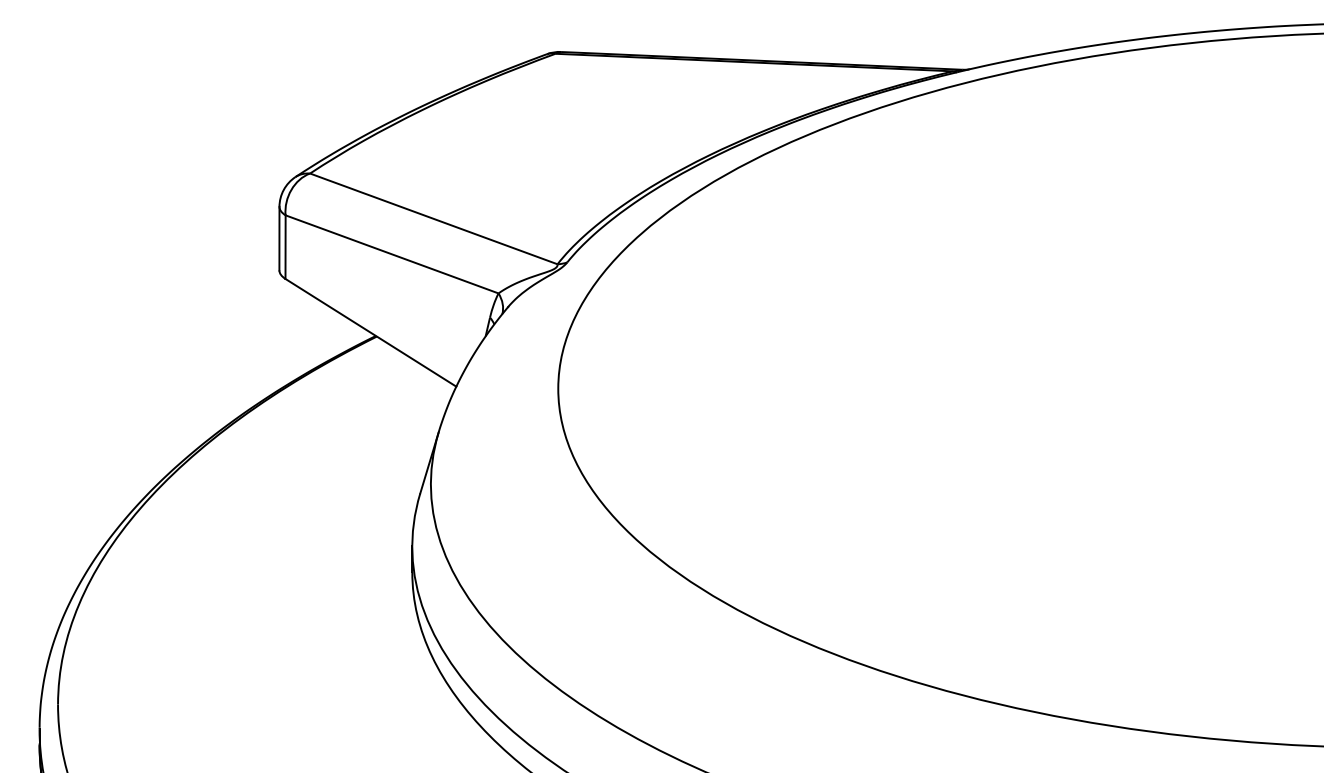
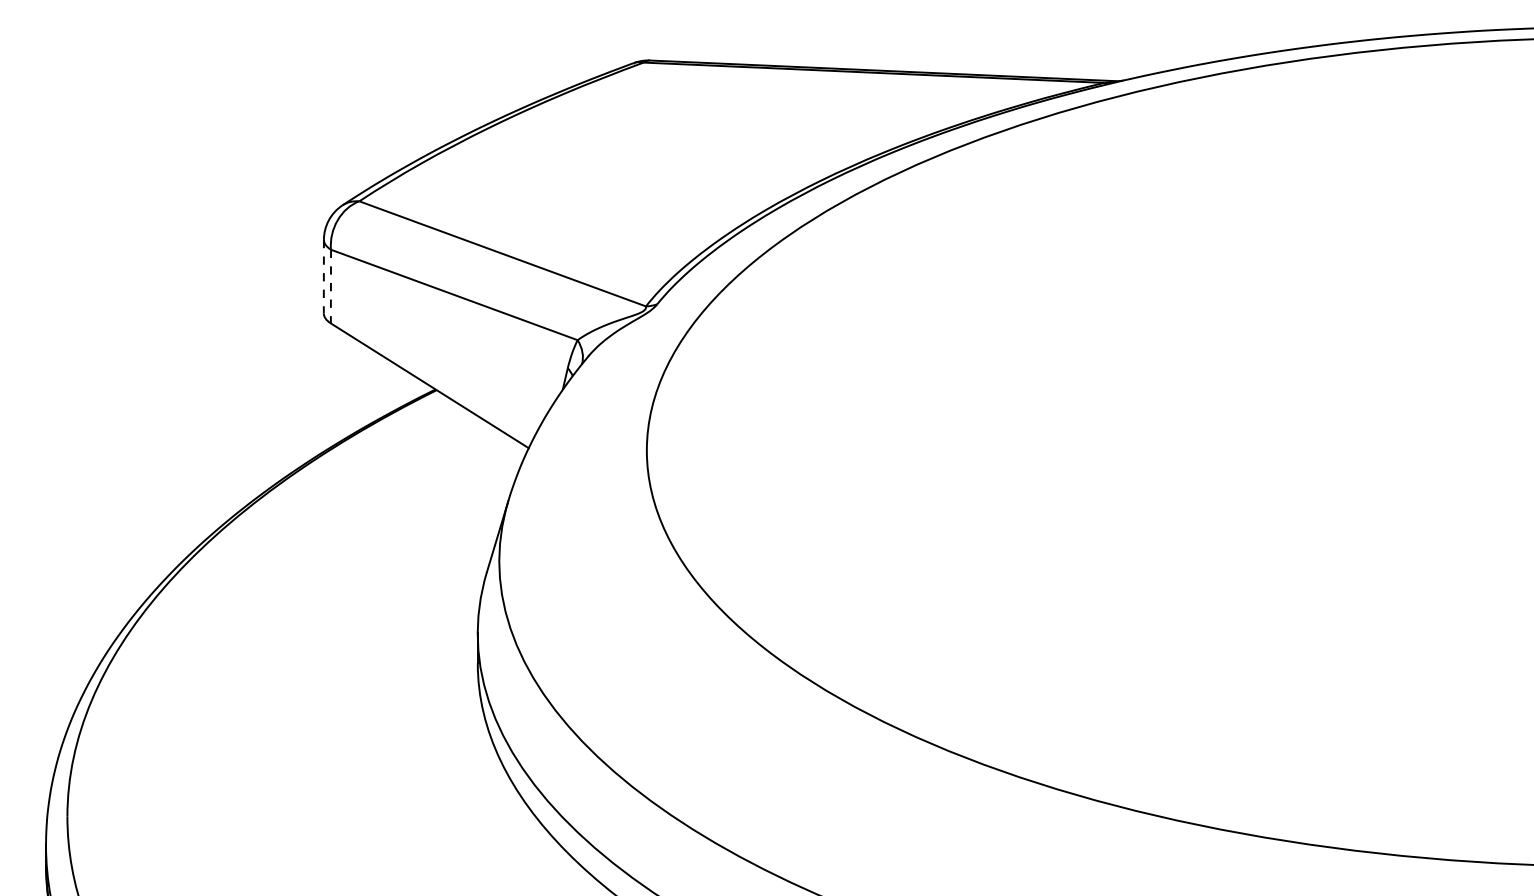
line: (279, 238) -> (323, 276), solid -> dashed
line: (285, 247) -> (330, 286), solid -> dashed

